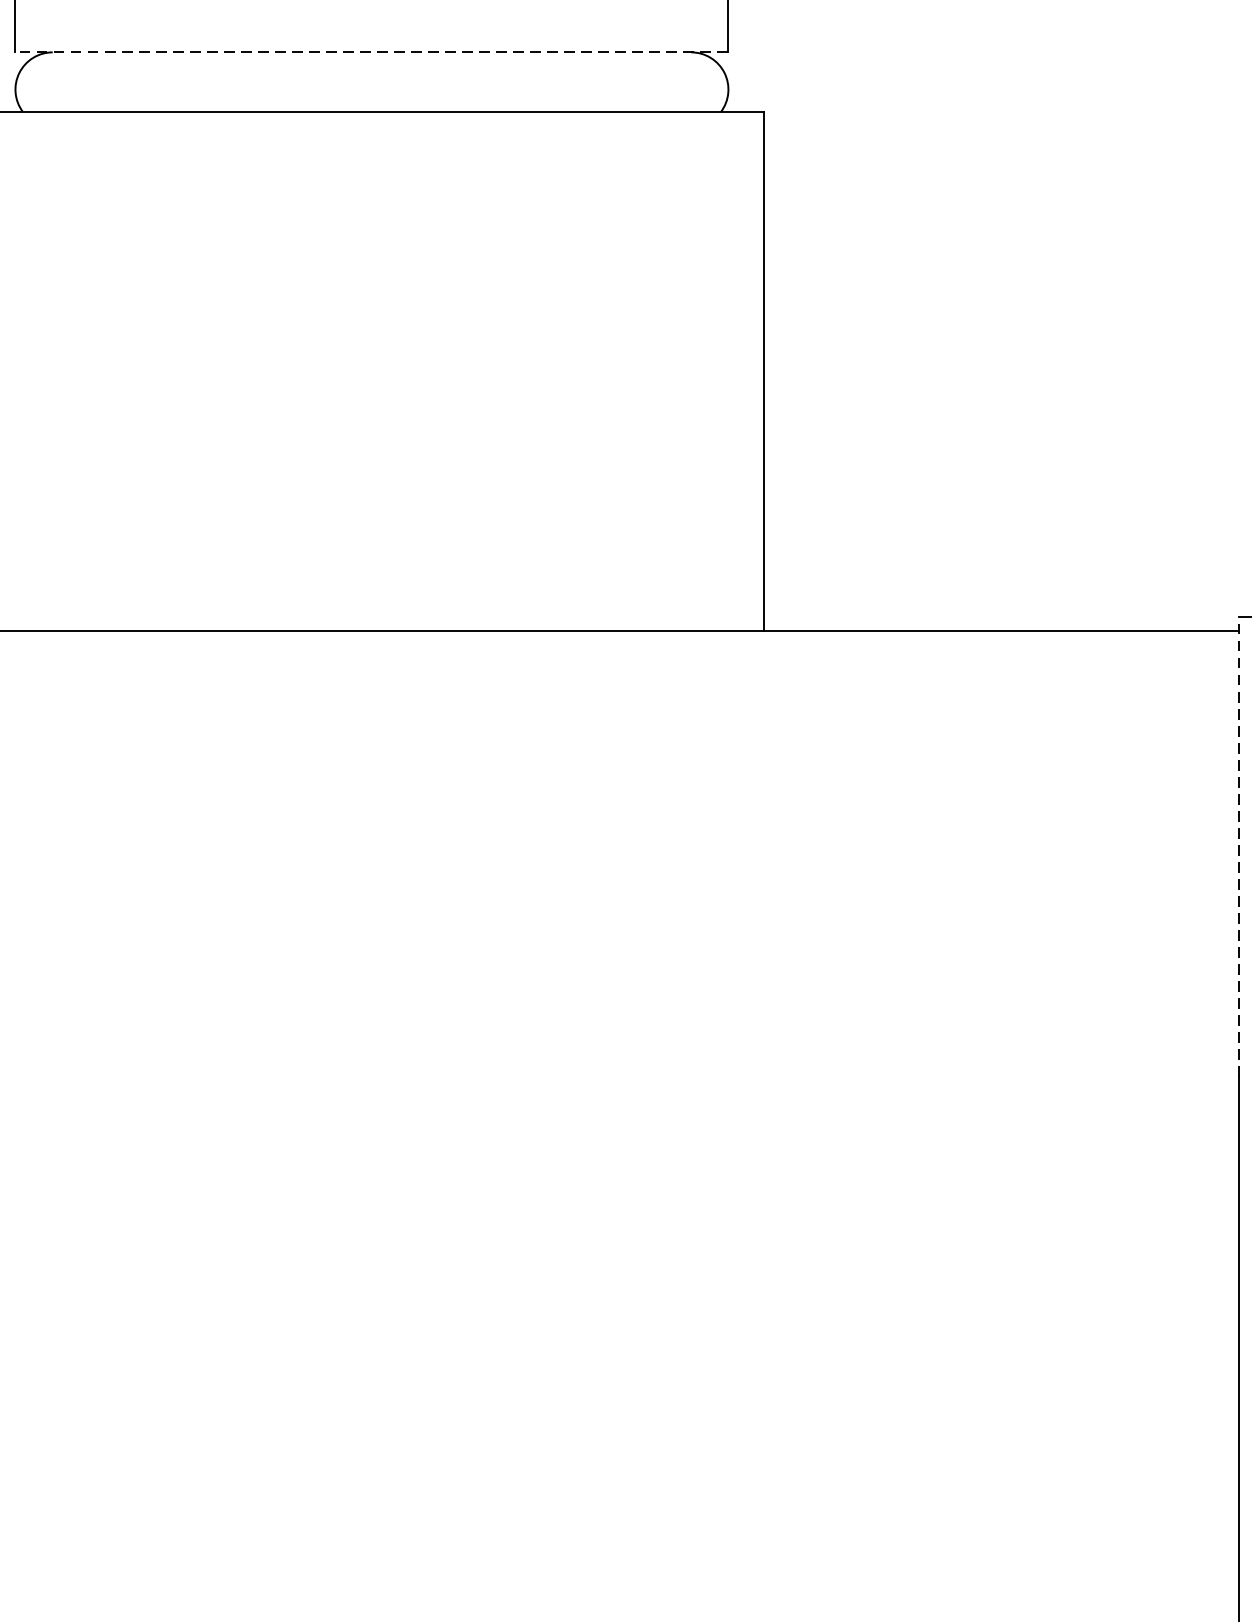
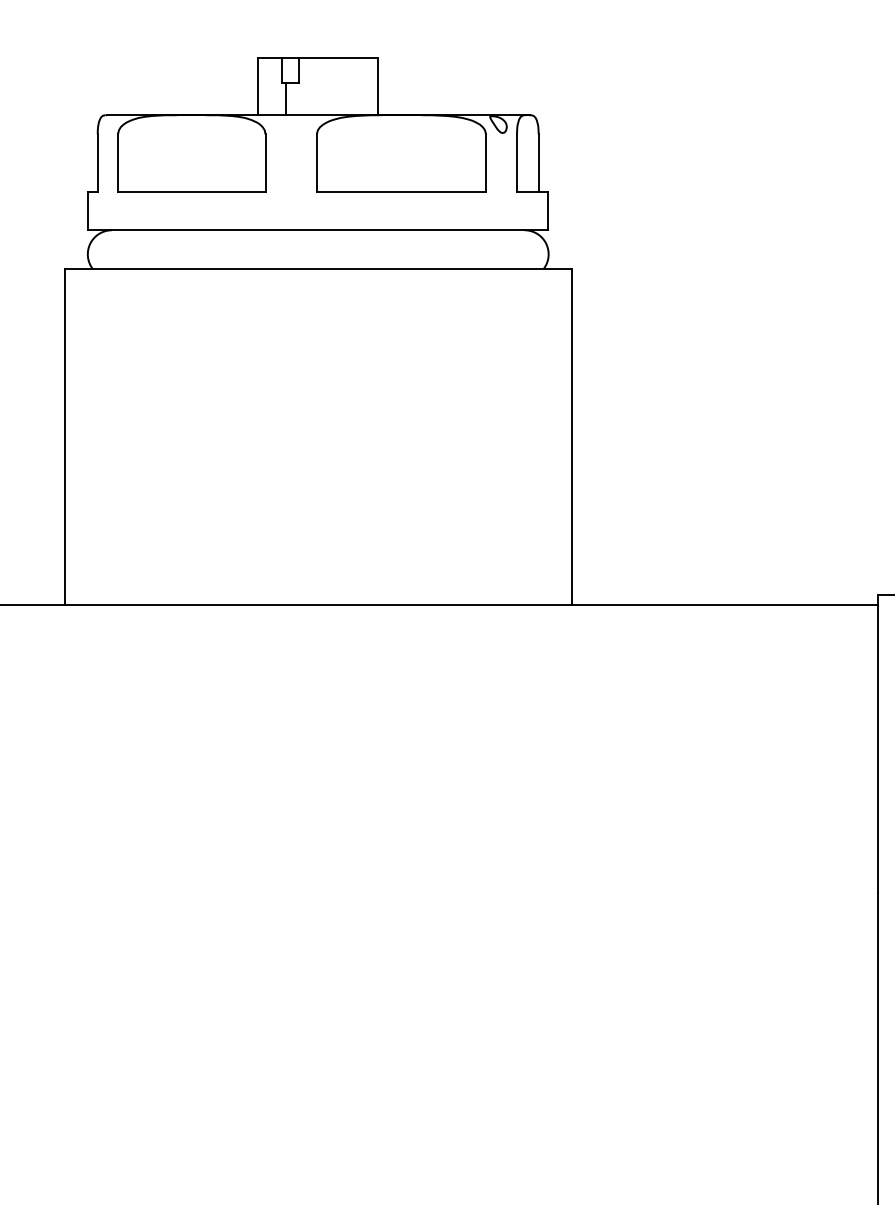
line: (370, 52) -> (317, 230), dashed -> solid
line: (1238, 846) -> (878, 743), dashed -> solid

